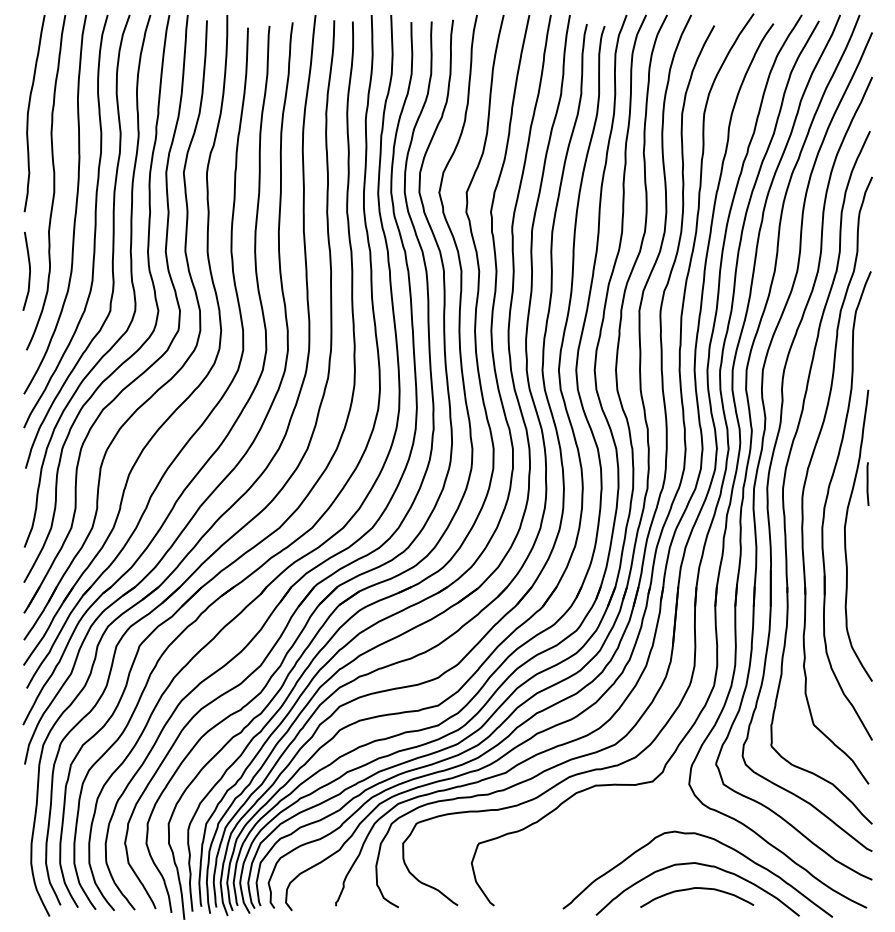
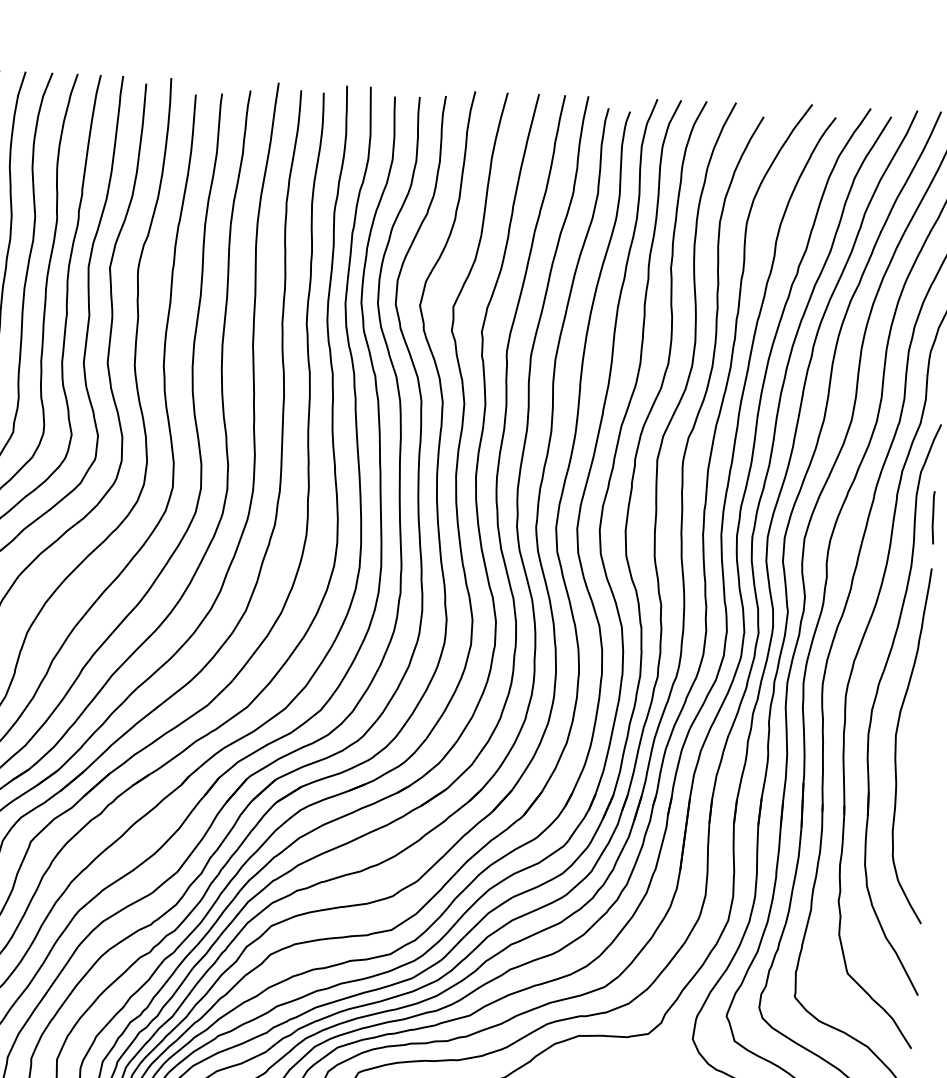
line: (867, 483) -> (933, 516), moved

